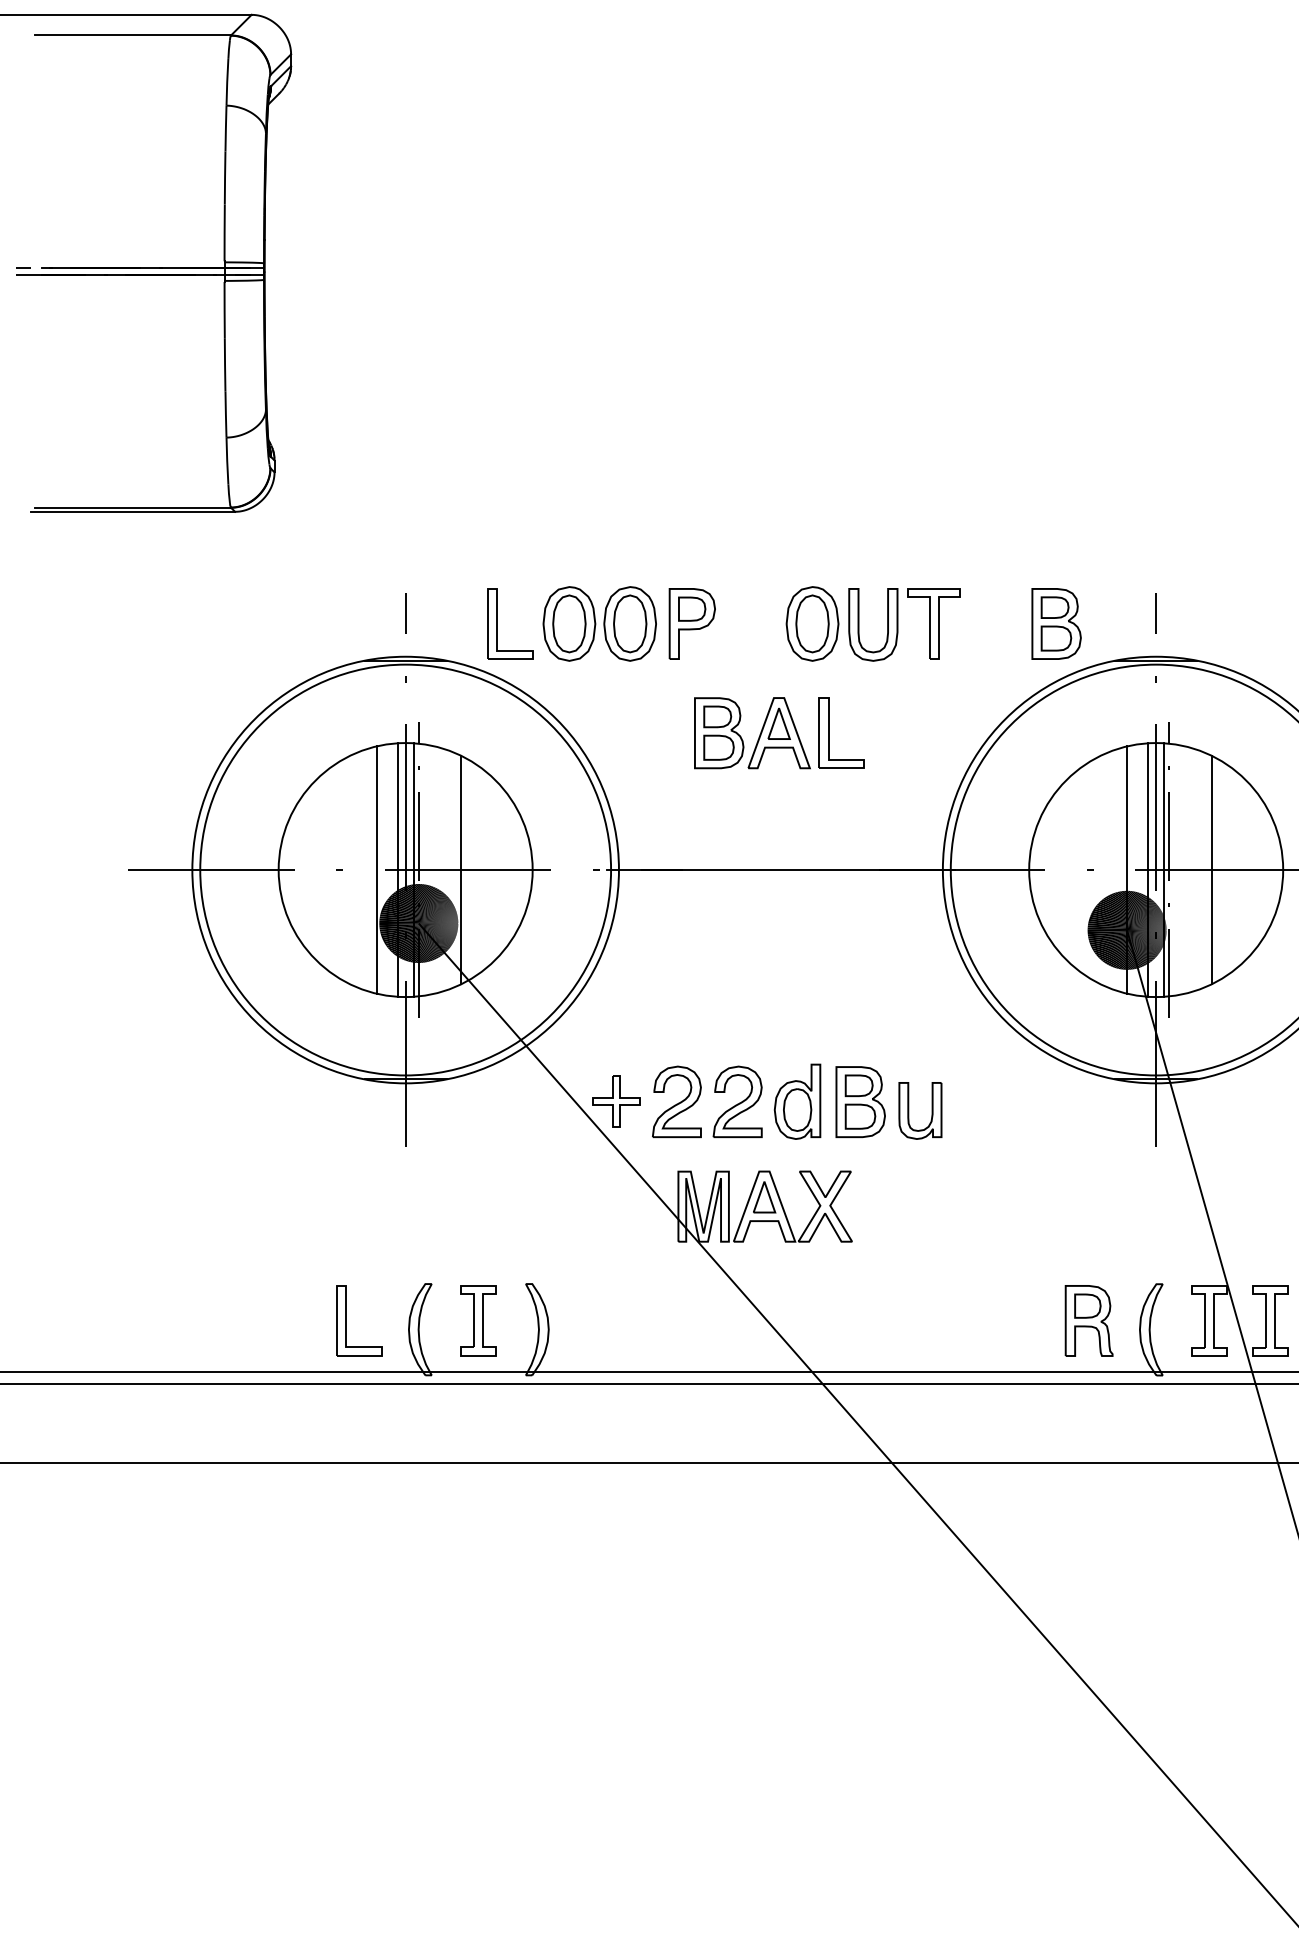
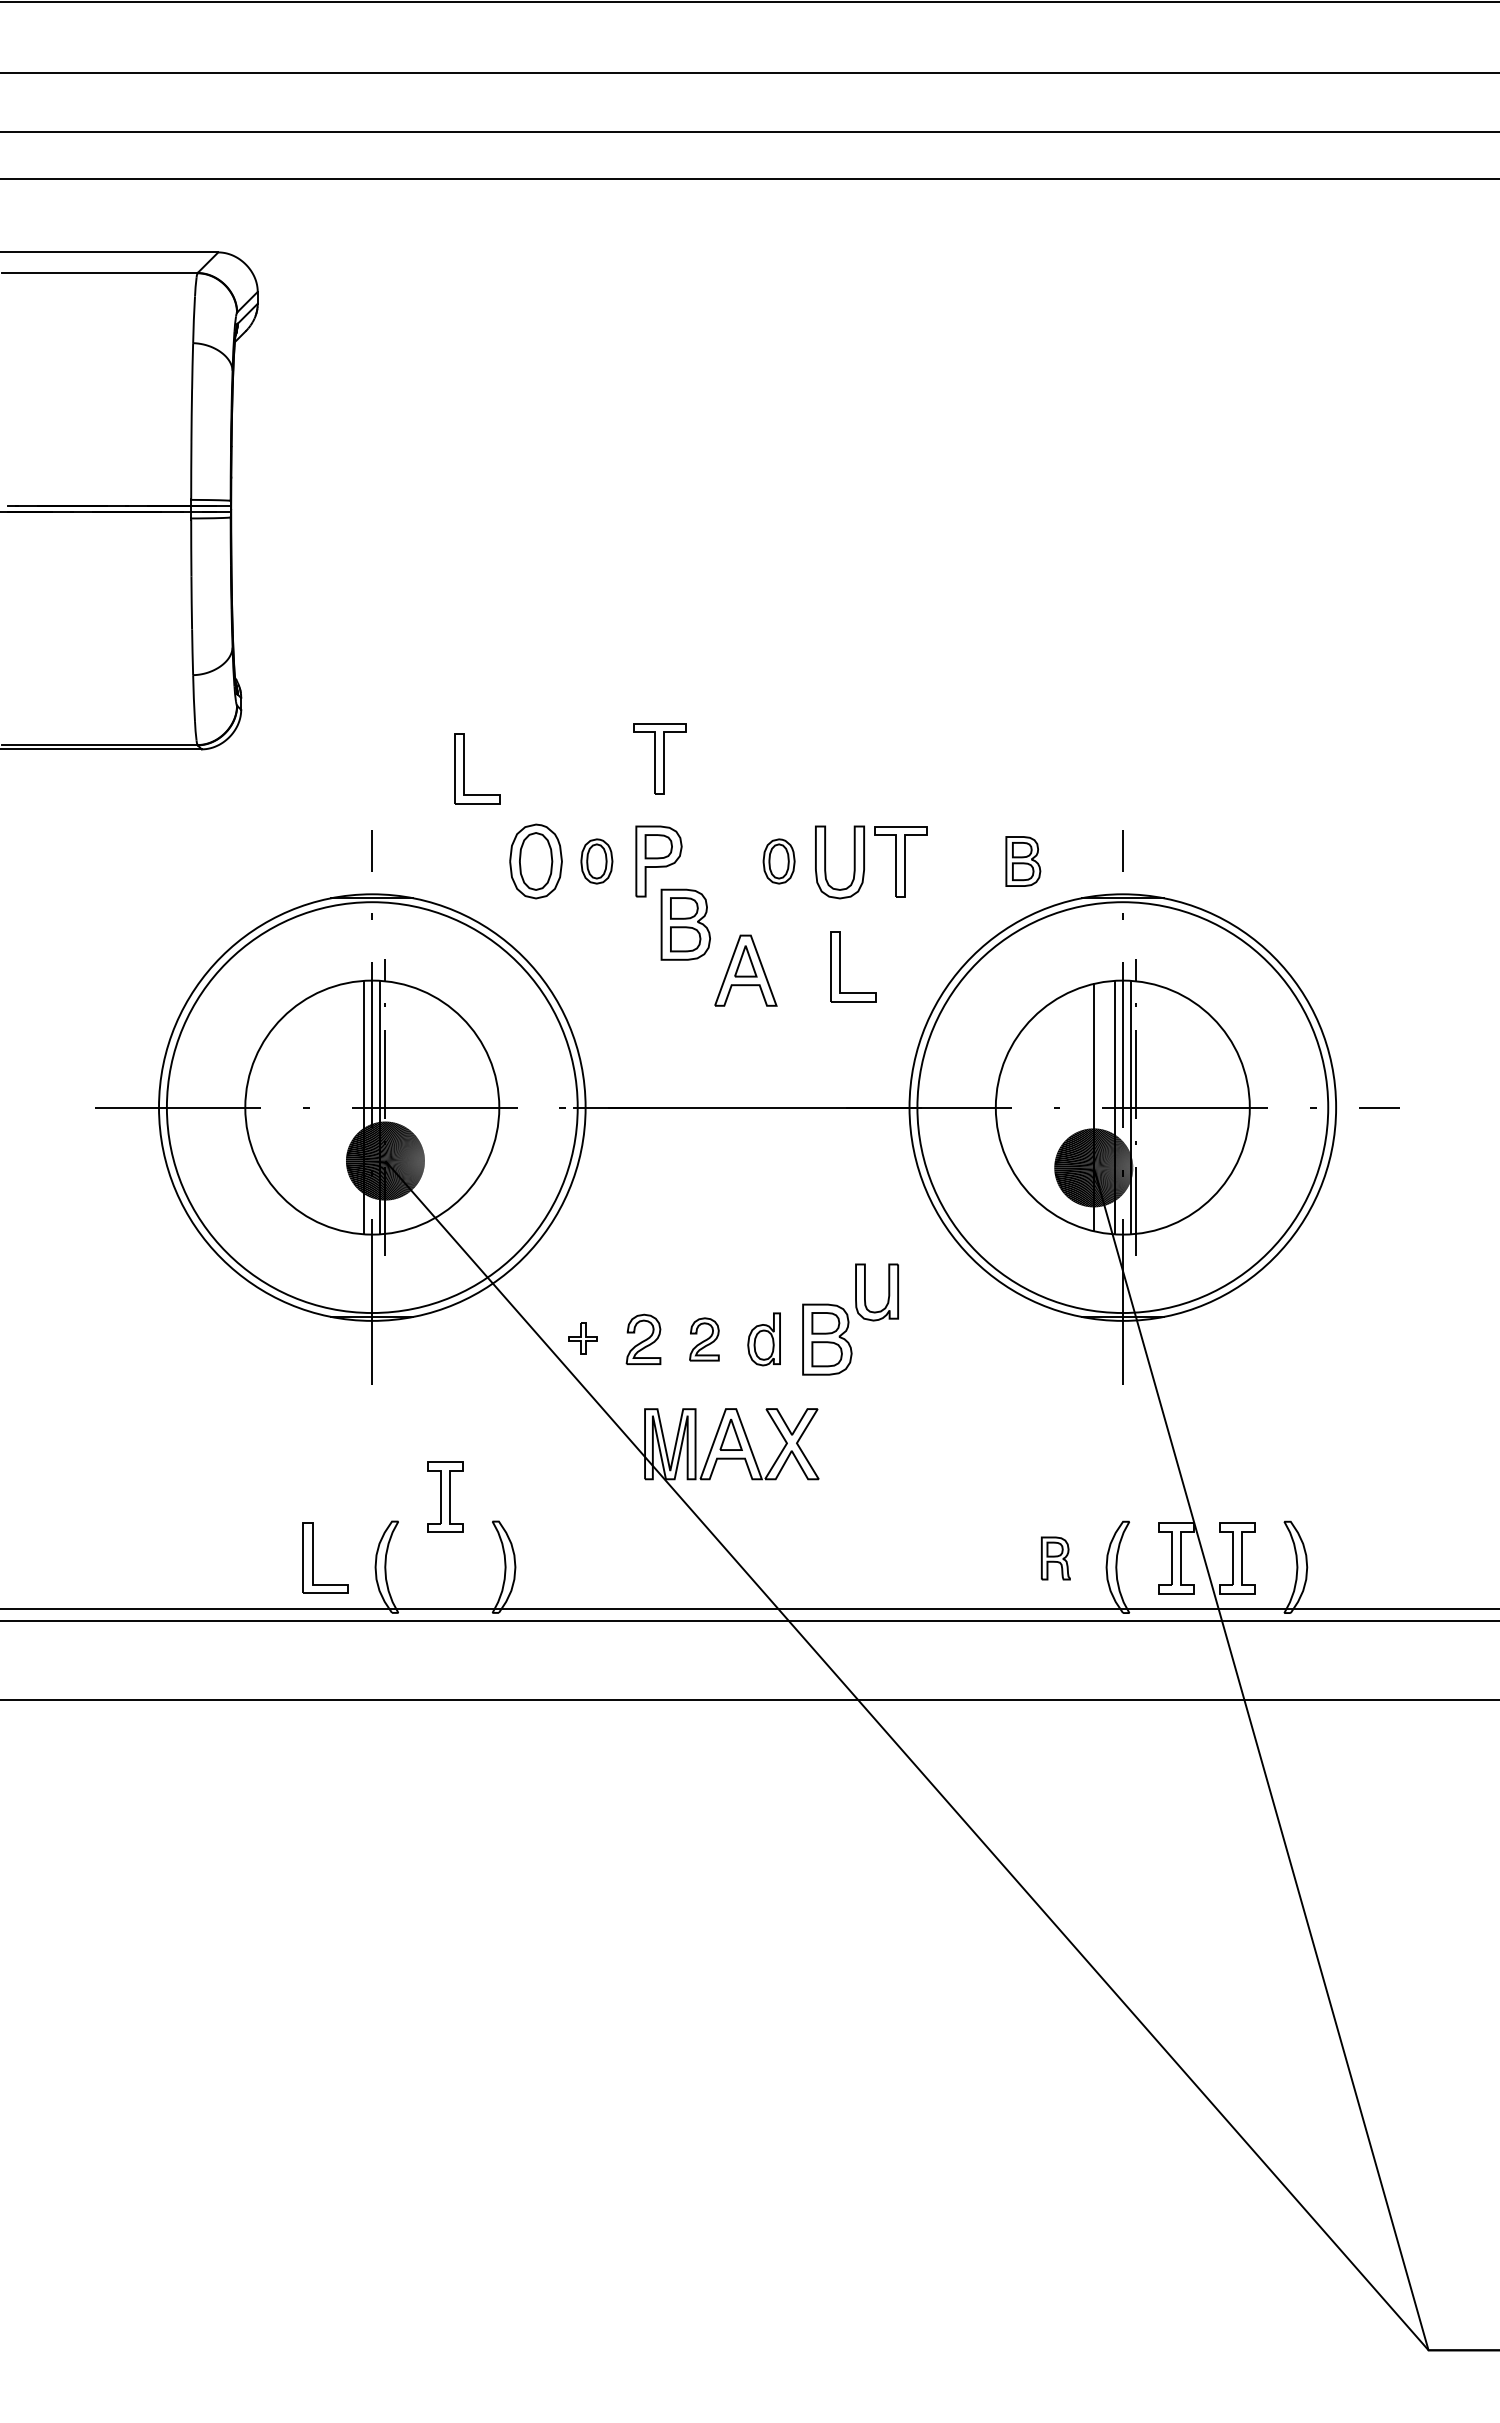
part: (692, 520) -> (659, 758), added
part: (497, 623) -> (464, 768), moved
part: (629, 623) -> (596, 861), size x0.6
part: (811, 623) -> (778, 861), size x0.6
part: (1056, 623) -> (1023, 861), size x0.7
part: (718, 732) -> (685, 924), moved
part: (828, 732) -> (840, 966), moved
line: (376, 869) -> (343, 1107), removed
line: (460, 869) -> (427, 1107), removed
line: (1211, 869) -> (1178, 1107), removed
part: (616, 1100) -> (583, 1338), size x0.6
part: (676, 1101) -> (643, 1339), size x0.7
part: (737, 1101) -> (704, 1339), size x0.6
part: (796, 1101) -> (763, 1339), size x0.7
part: (908, 1110) -> (865, 1292), moved
part: (478, 1319) -> (445, 1496), moved
part: (1088, 1320) -> (1055, 1558), size x0.6

